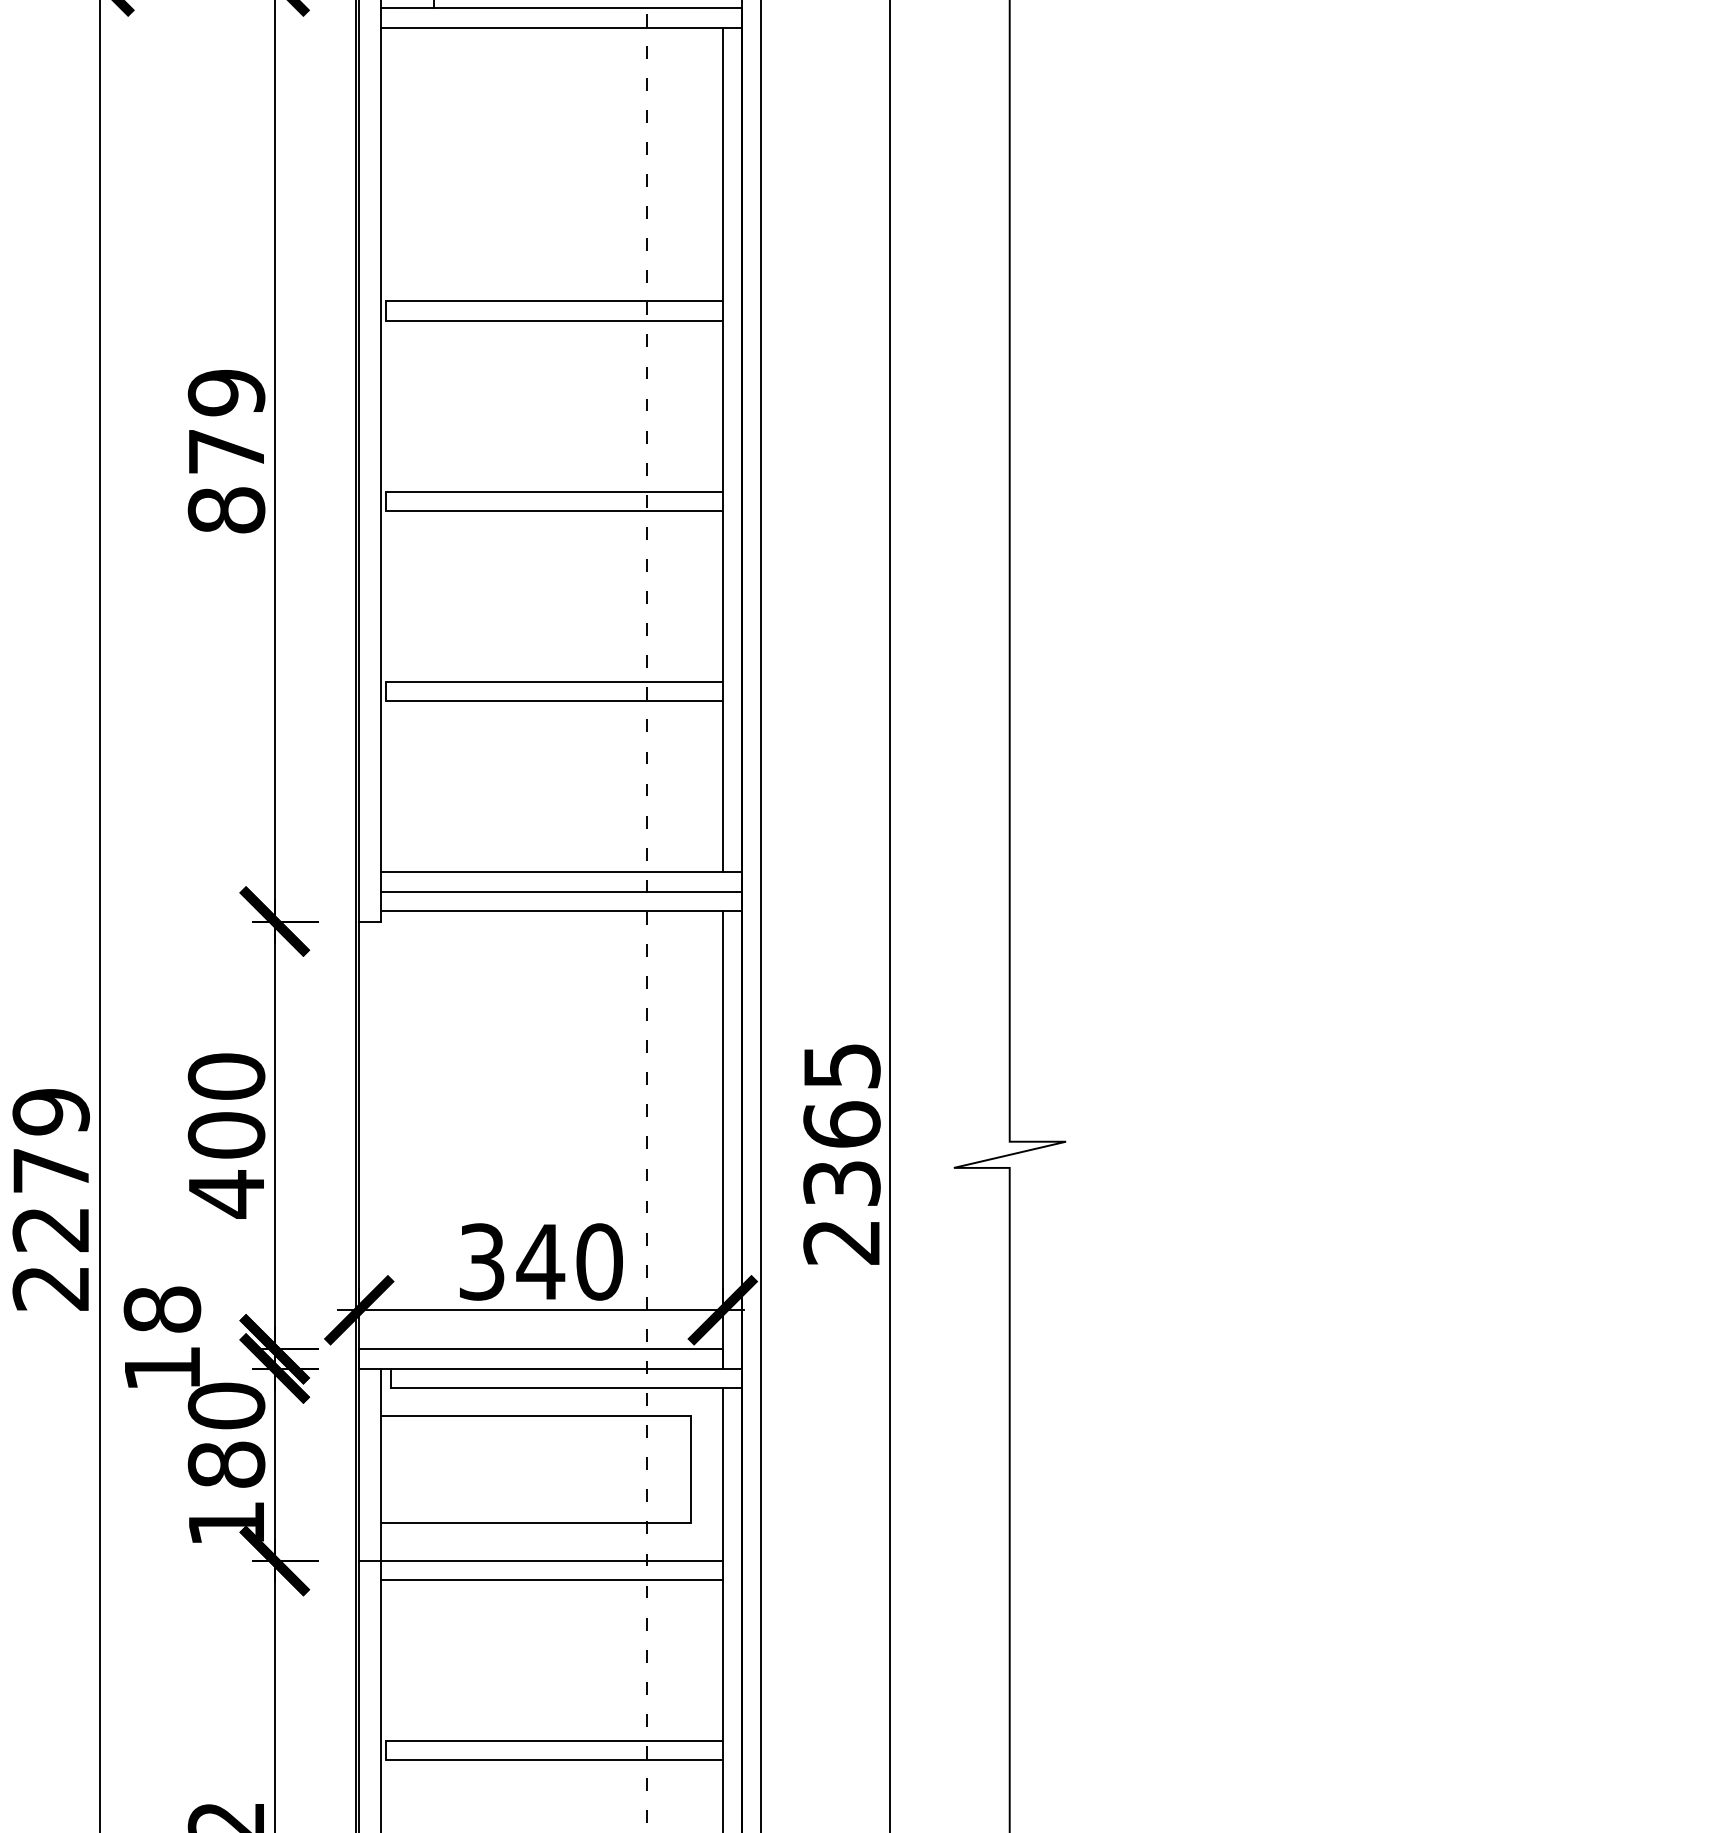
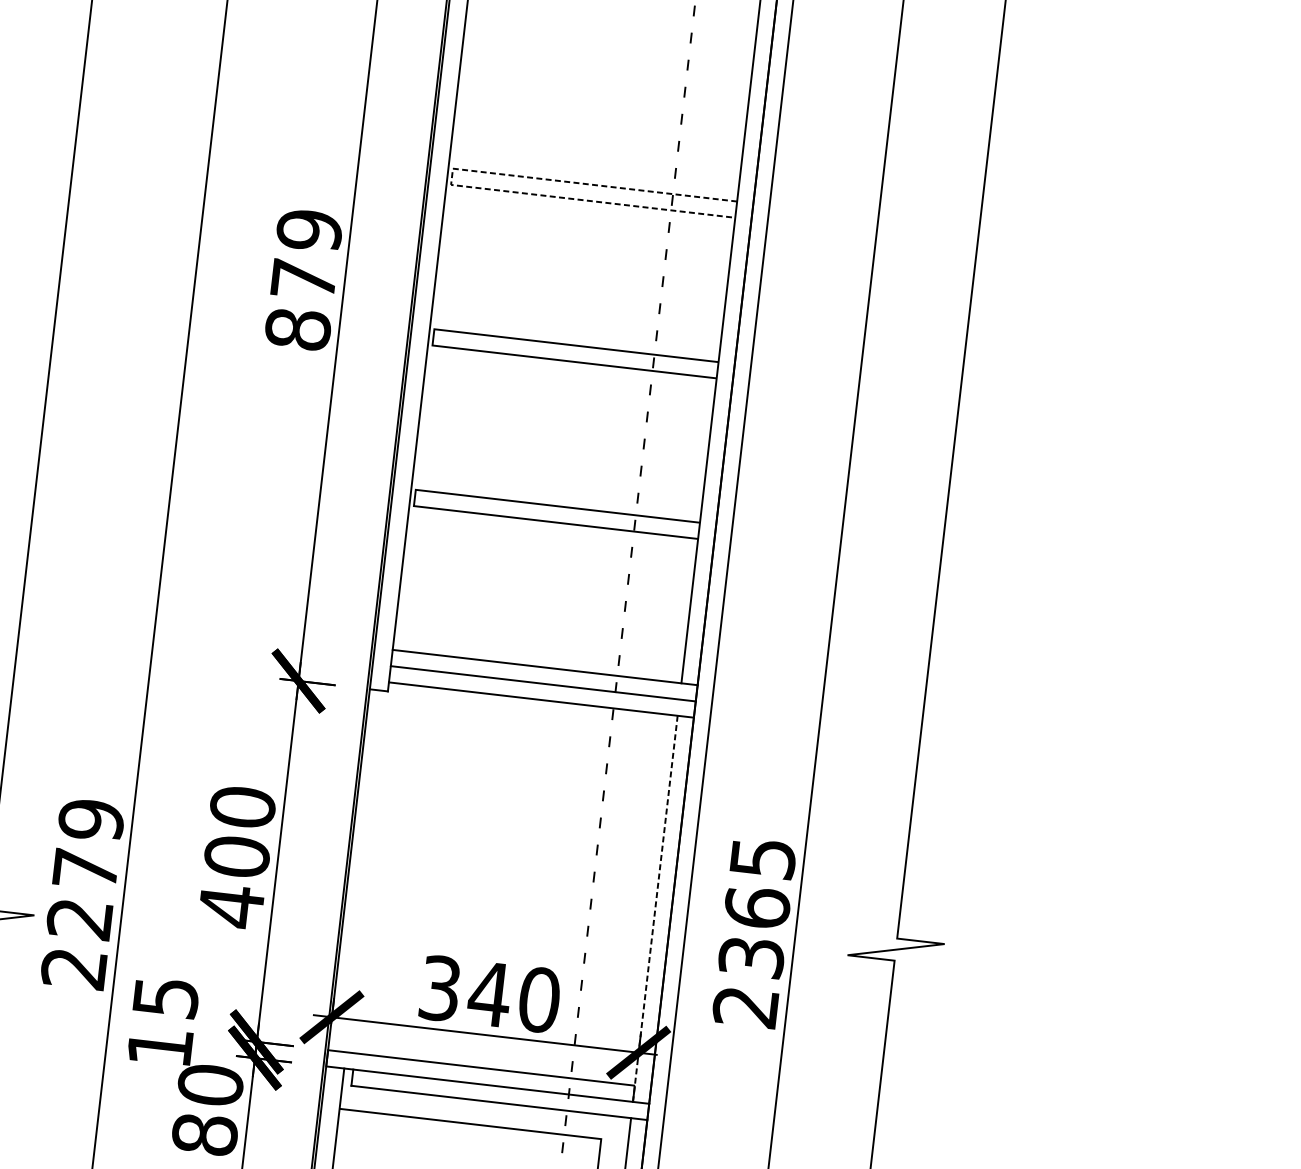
line: (385, 310) -> (451, 176), solid -> dashed
line: (722, 1139) -> (655, 908), solid -> dashed
text: (162, 1309) -> (166, 997), 18 -> 15

